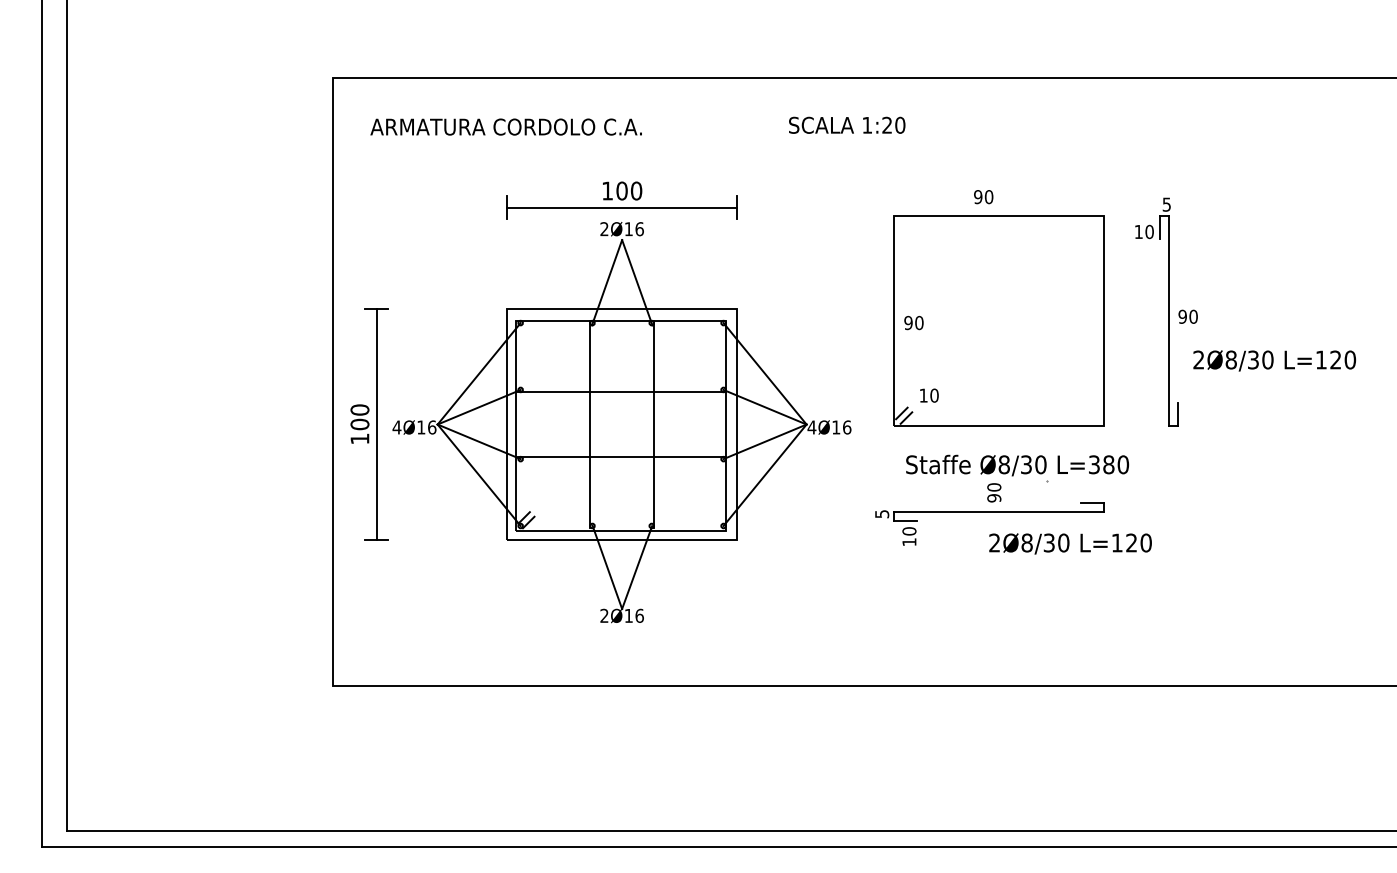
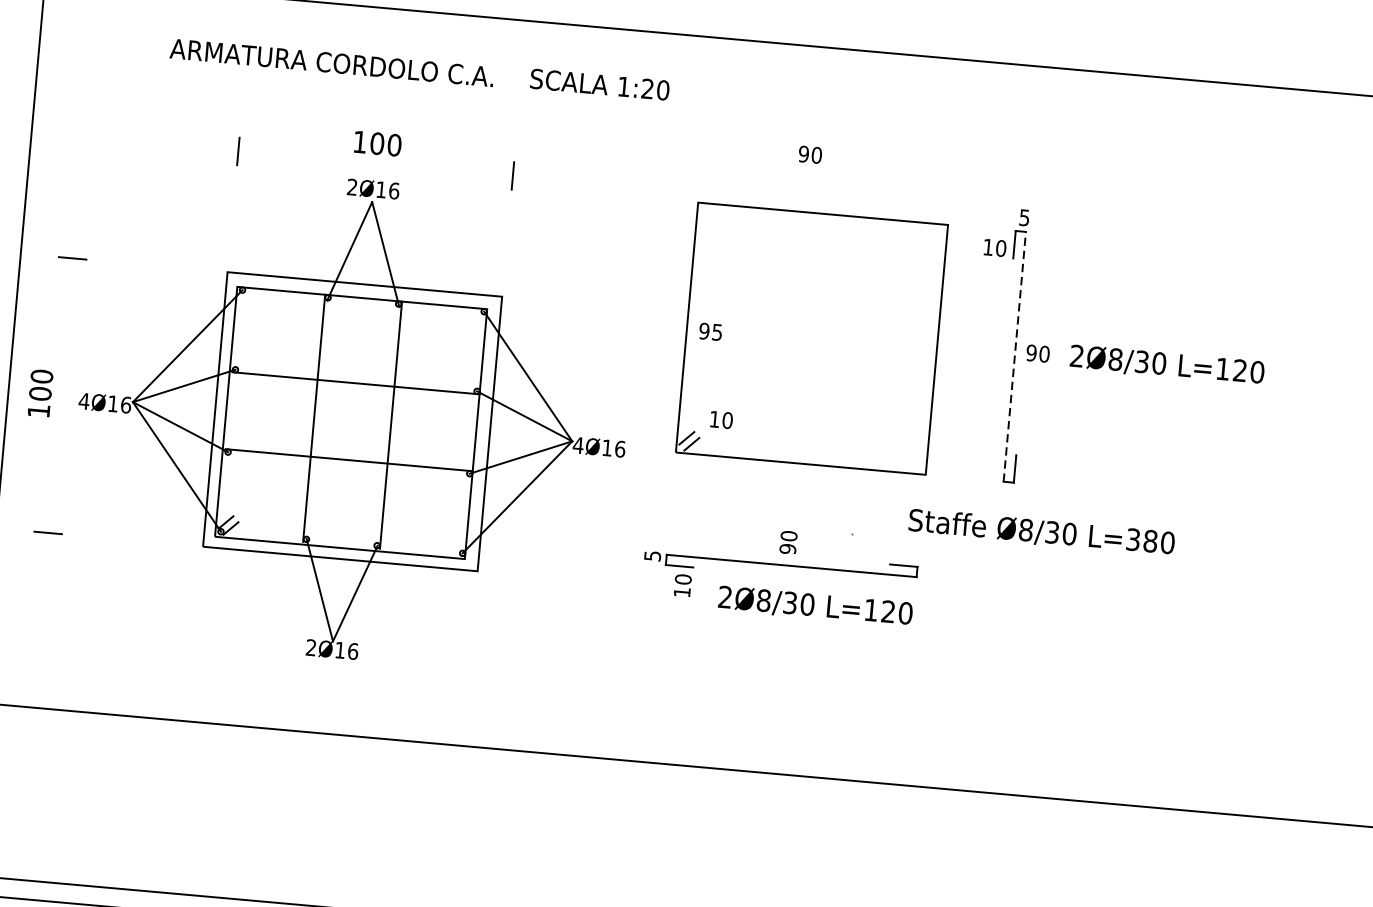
text: (847, 124) -> (600, 83), moved
text: (505, 126) -> (331, 62), moved
text: (983, 197) -> (810, 155), moved
line: (621, 207) -> (374, 163), removed
line: (1169, 321) -> (1015, 357), solid -> dashed
text: (919, 322) -> (717, 331), 90 -> 95
text: (1274, 360) -> (1167, 364), moved
line: (376, 424) -> (60, 395), removed
text: (1017, 465) -> (1041, 532), moved
text: (1070, 543) -> (815, 605), moved

